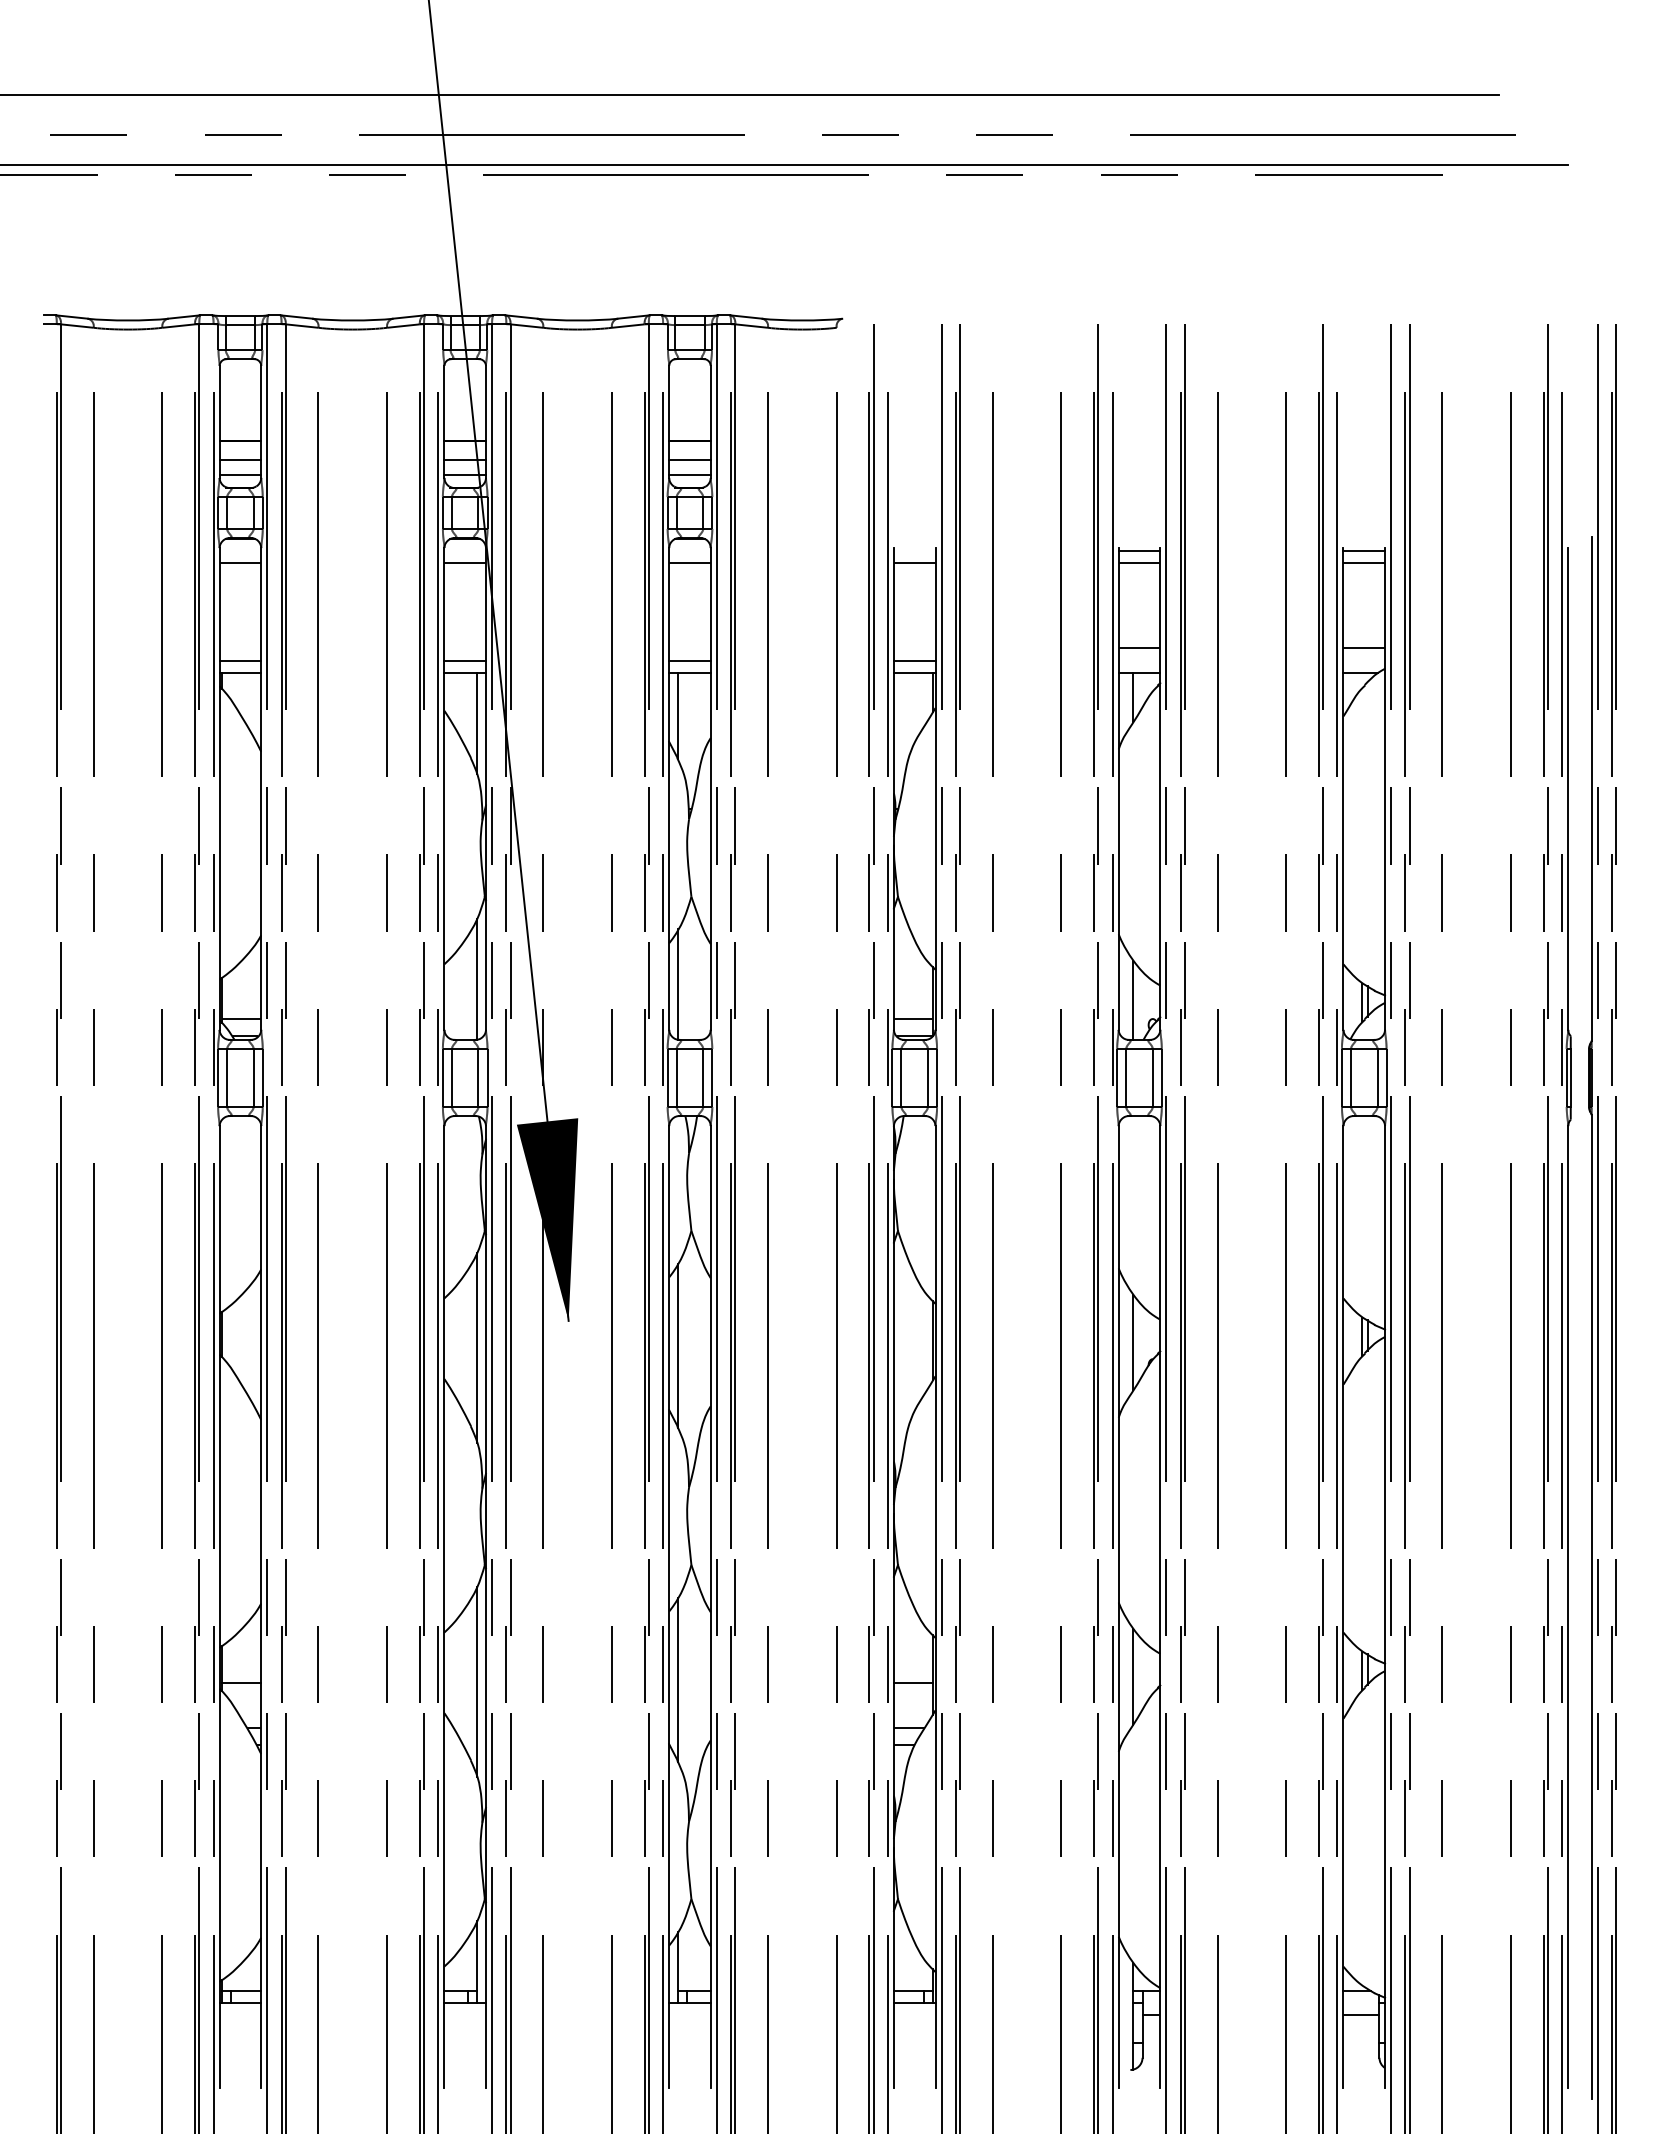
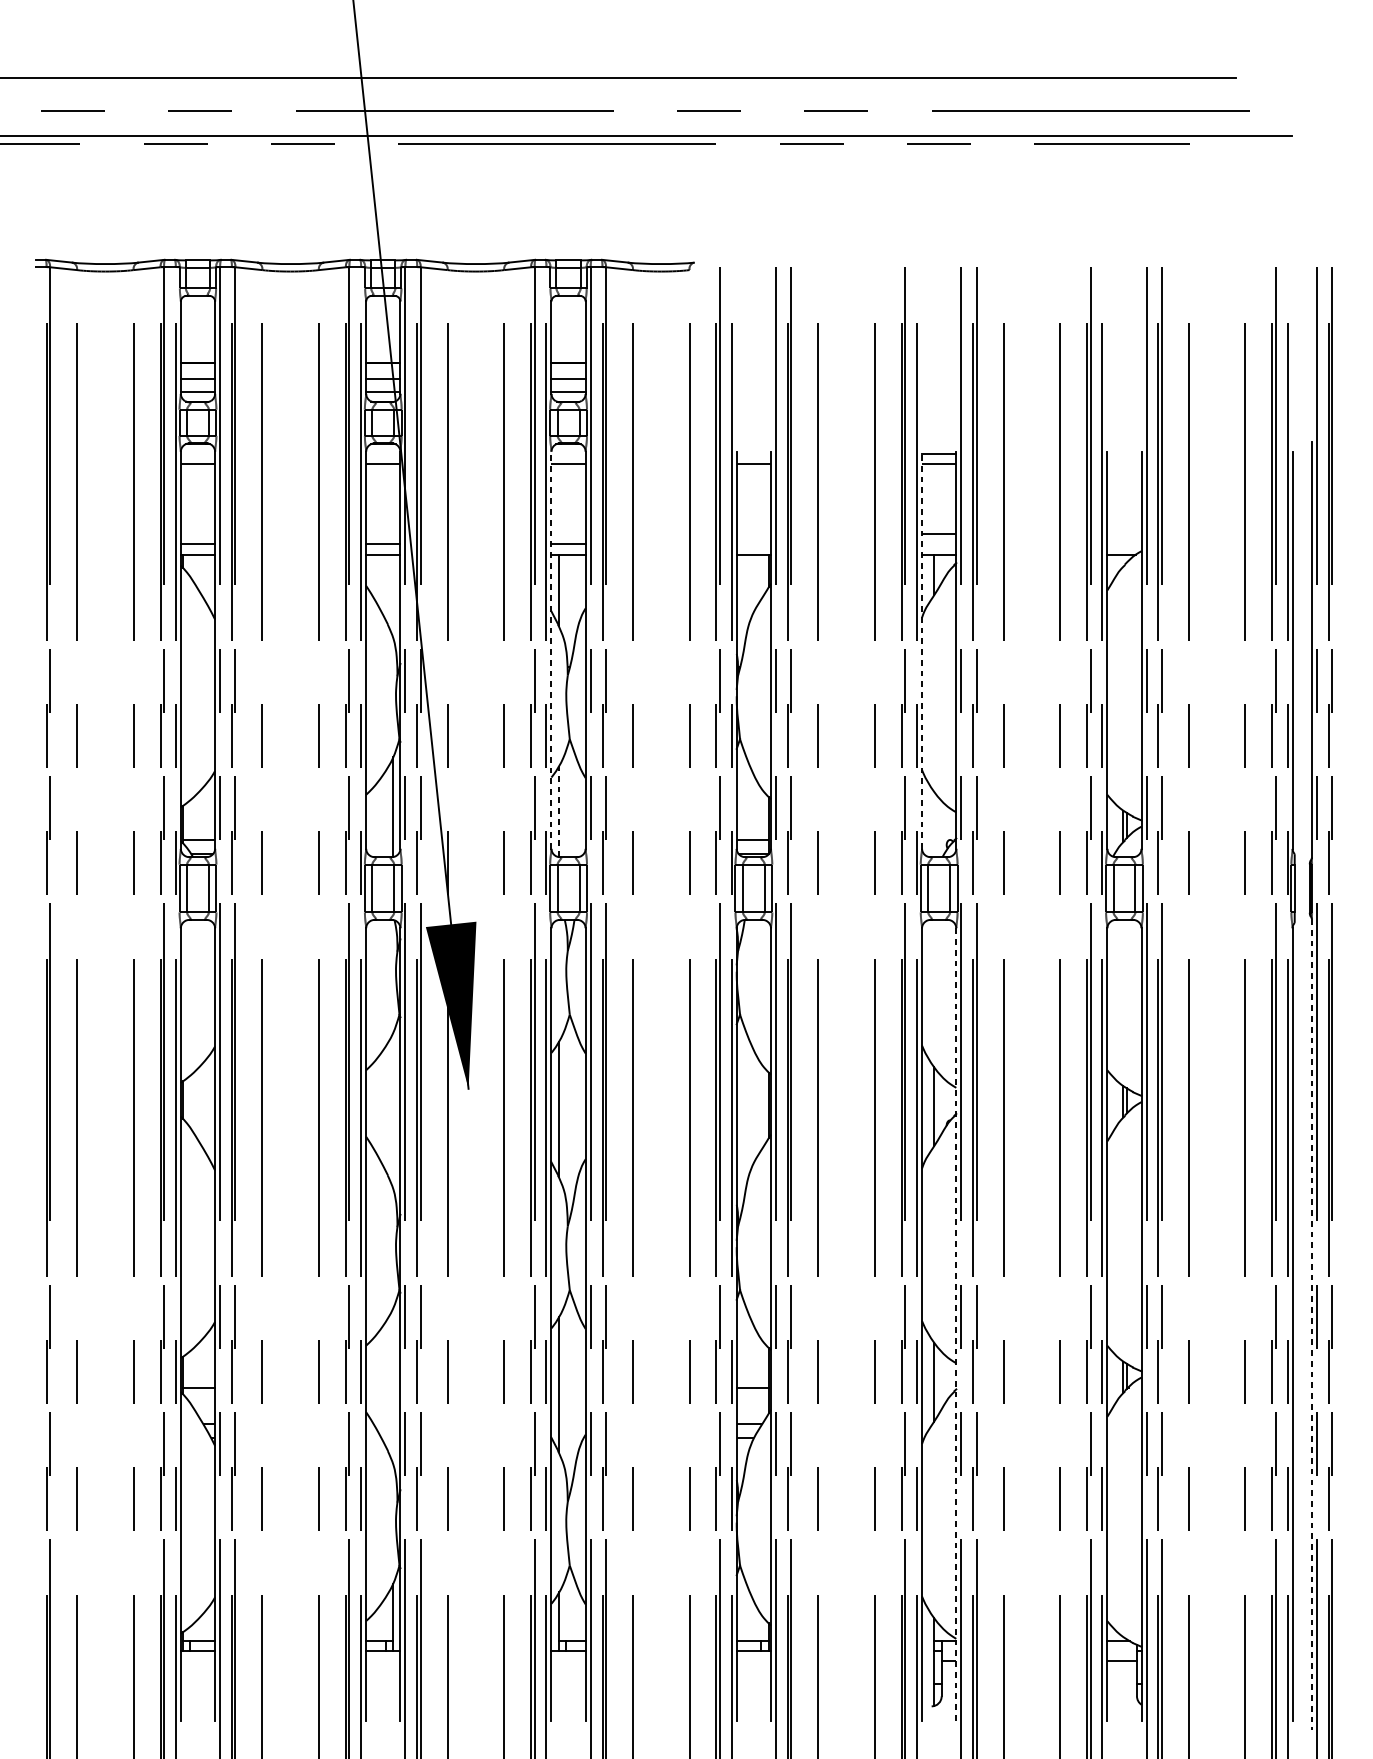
line: (1364, 551) -> (1124, 454), removed
line: (1364, 563) -> (1124, 464), removed
line: (1364, 648) -> (1124, 534), removed
line: (914, 660) -> (753, 544), removed
line: (477, 723) -> (393, 596), removed
line: (669, 788) -> (551, 649), solid -> dashed
line: (1118, 788) -> (921, 649), solid -> dashed
line: (677, 984) -> (558, 811), solid -> dashed
line: (1133, 999) -> (934, 823), removed
line: (477, 1347) -> (393, 1110), removed
line: (1160, 1606) -> (956, 1324), solid -> dashed
line: (1591, 1606) -> (1311, 1324), solid -> dashed
line: (477, 1681) -> (393, 1386), removed

